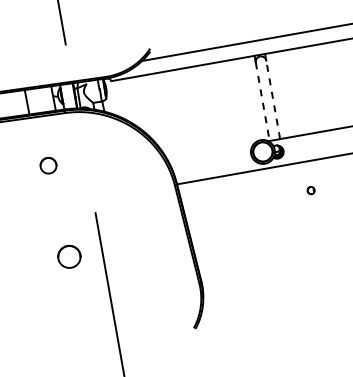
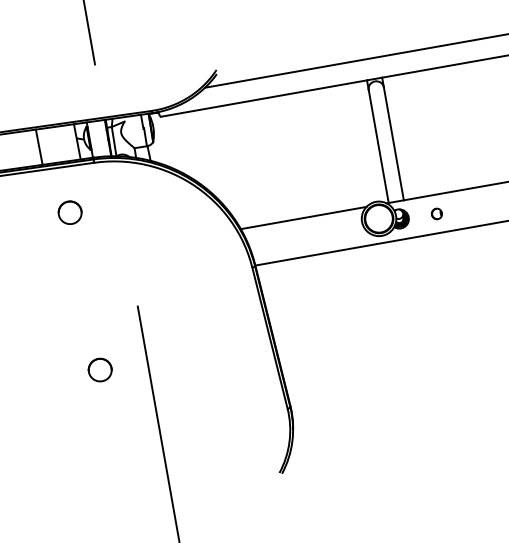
line: (273, 99) -> (394, 143), dashed -> solid
line: (262, 101) -> (378, 146), dashed -> solid
line: (210, 151) -> (303, 218), added
part: (48, 165) -> (70, 212), moved
part: (310, 190) -> (436, 213), moved
part: (69, 256) -> (100, 369), size x0.71

